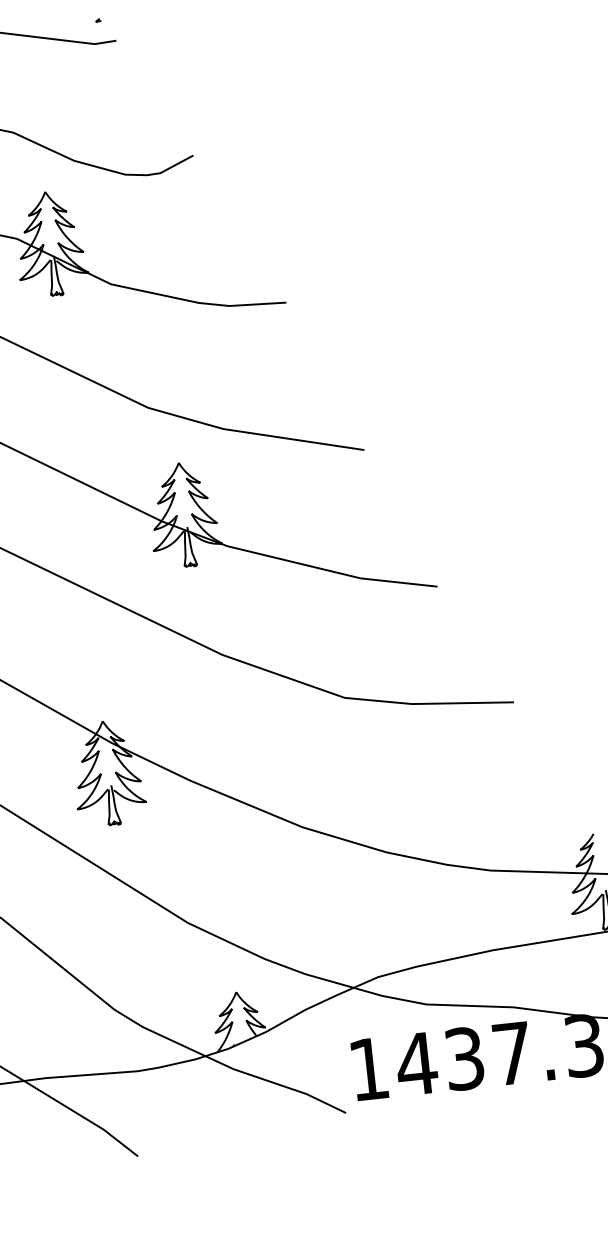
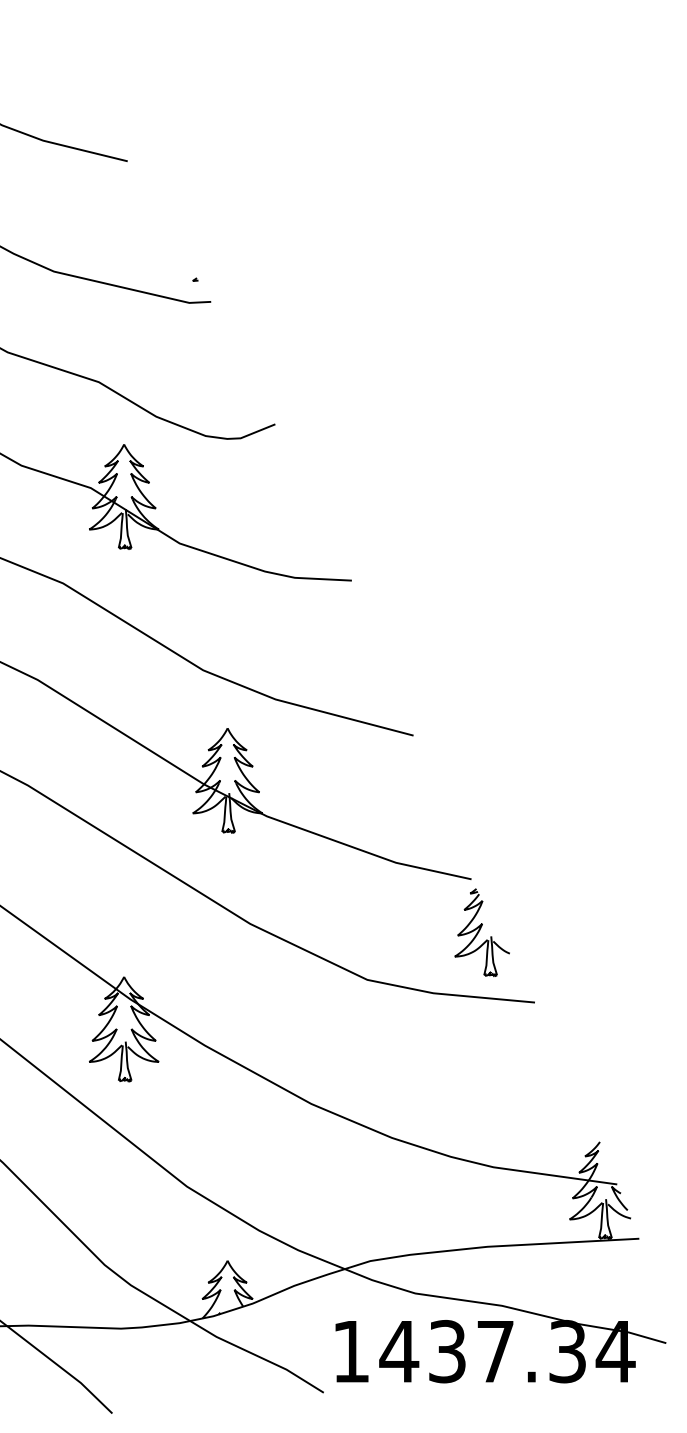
part: (453, 638) -> (481, 932), added

